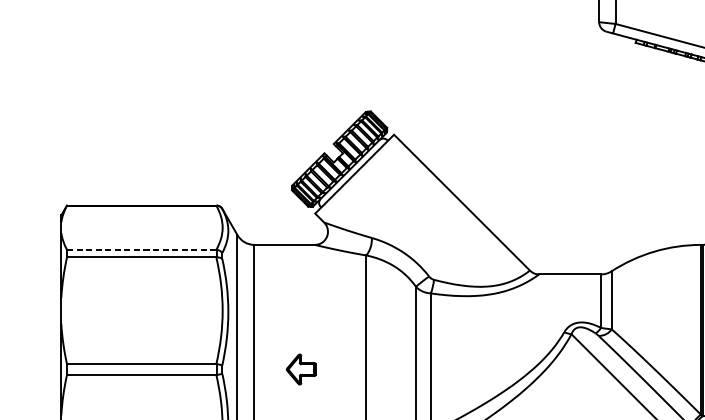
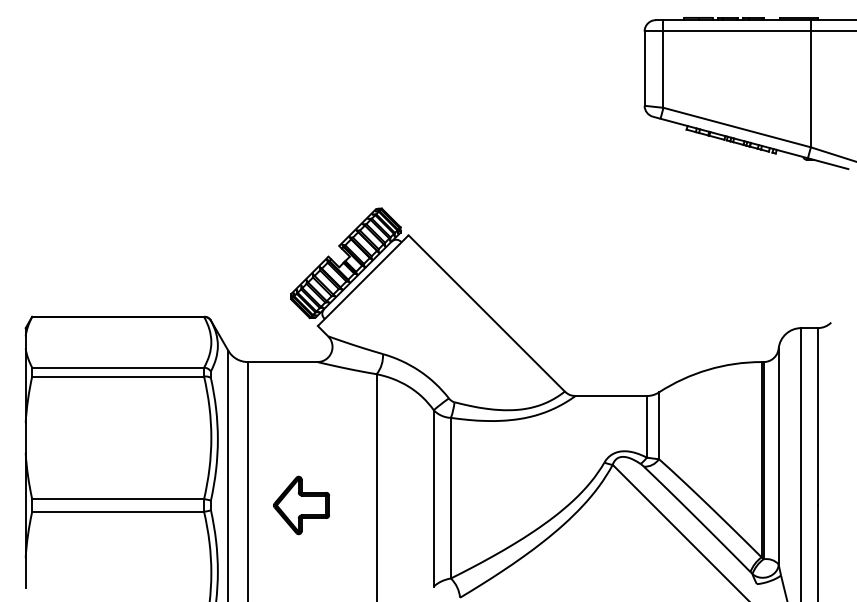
line: (141, 249) -> (118, 367), dashed -> solid
part: (301, 369) -> (301, 505), size x1.67

